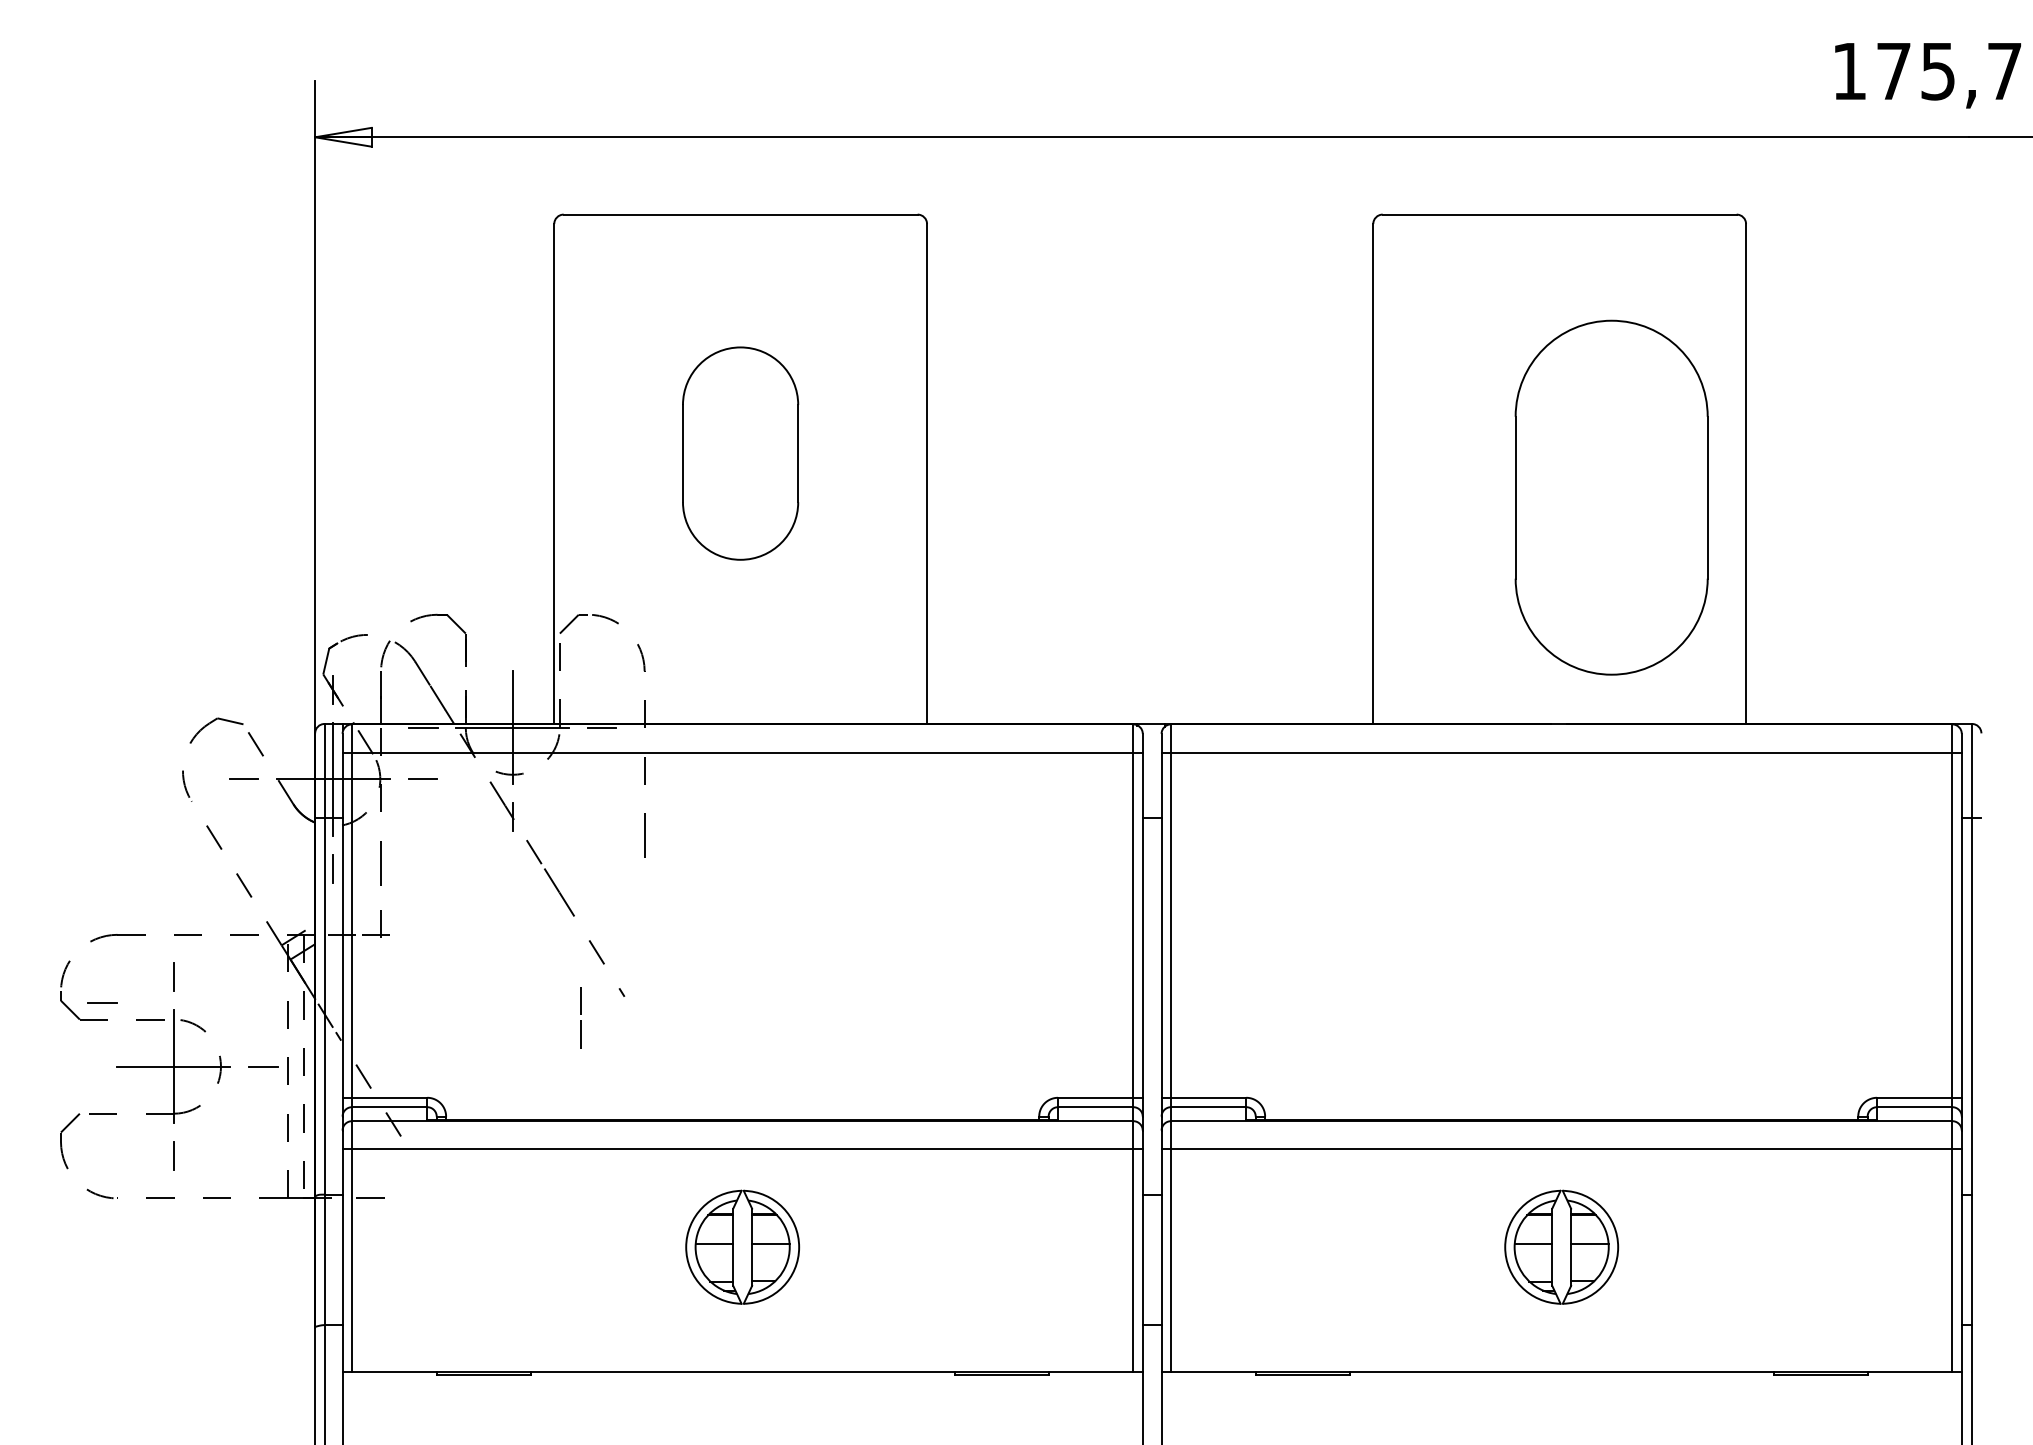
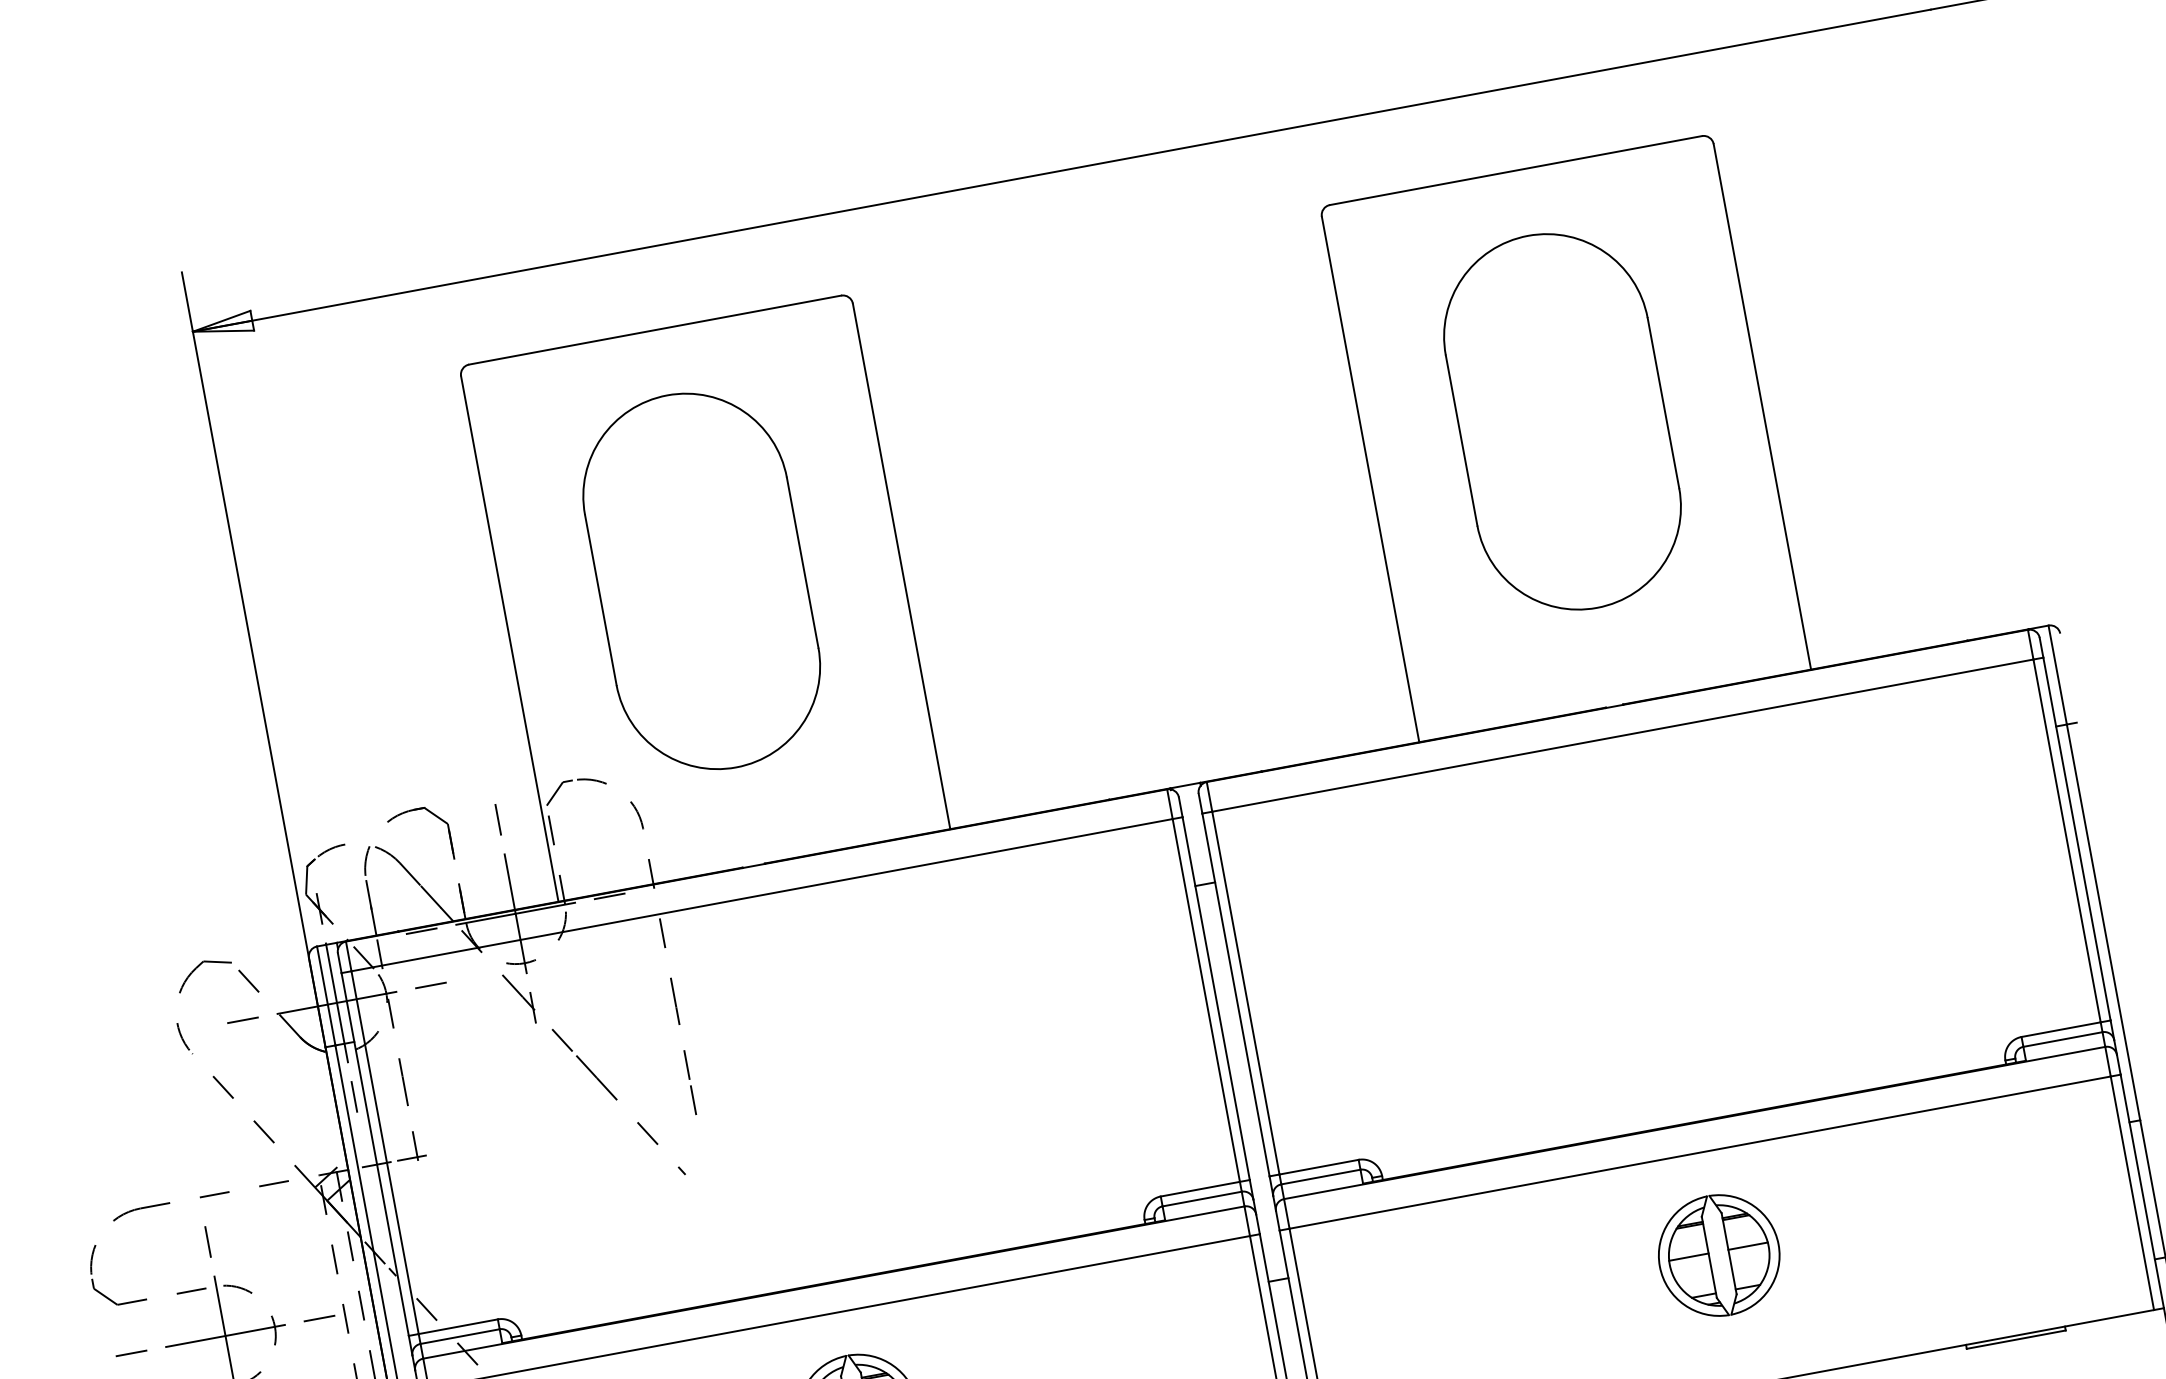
part: (740, 453) -> (701, 581), size x1.67
part: (1611, 497) -> (1562, 421), moved
line: (512, 638) -> (497, 820), added
line: (102, 1002) -> (131, 1353), moved
line: (580, 1014) -> (689, 1079), moved

